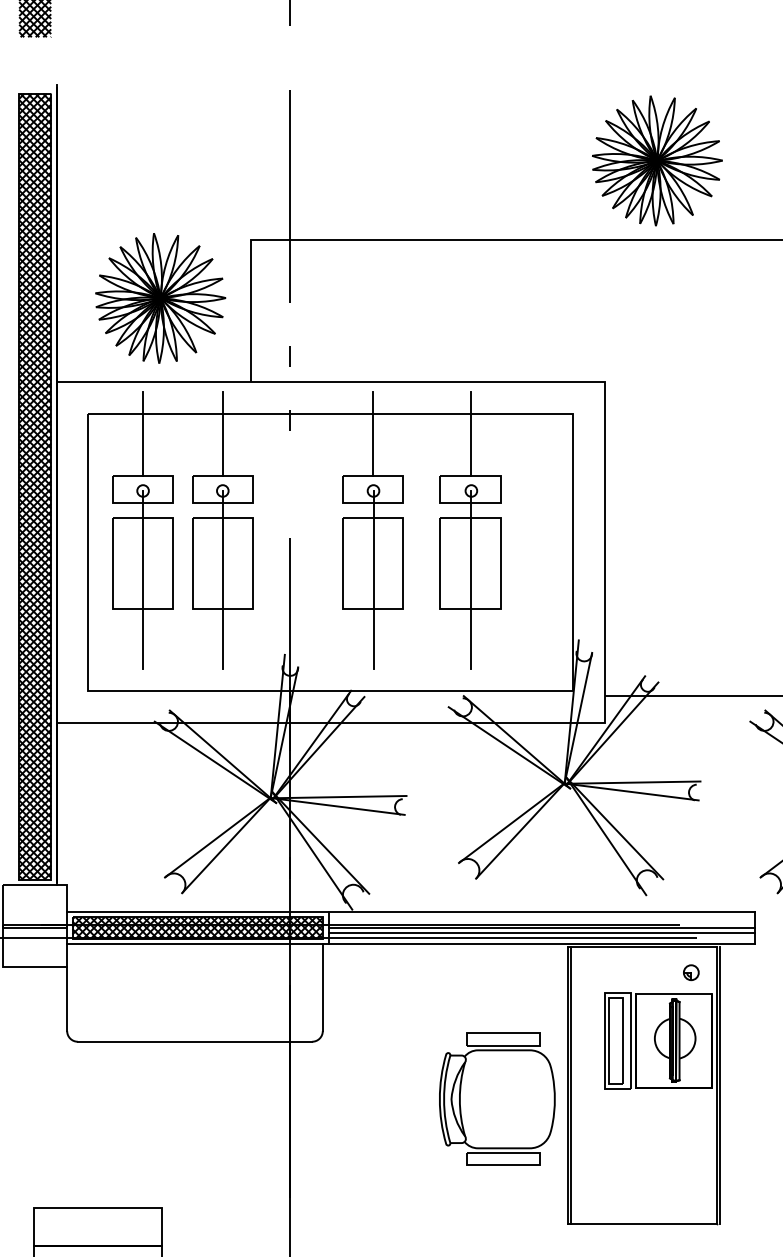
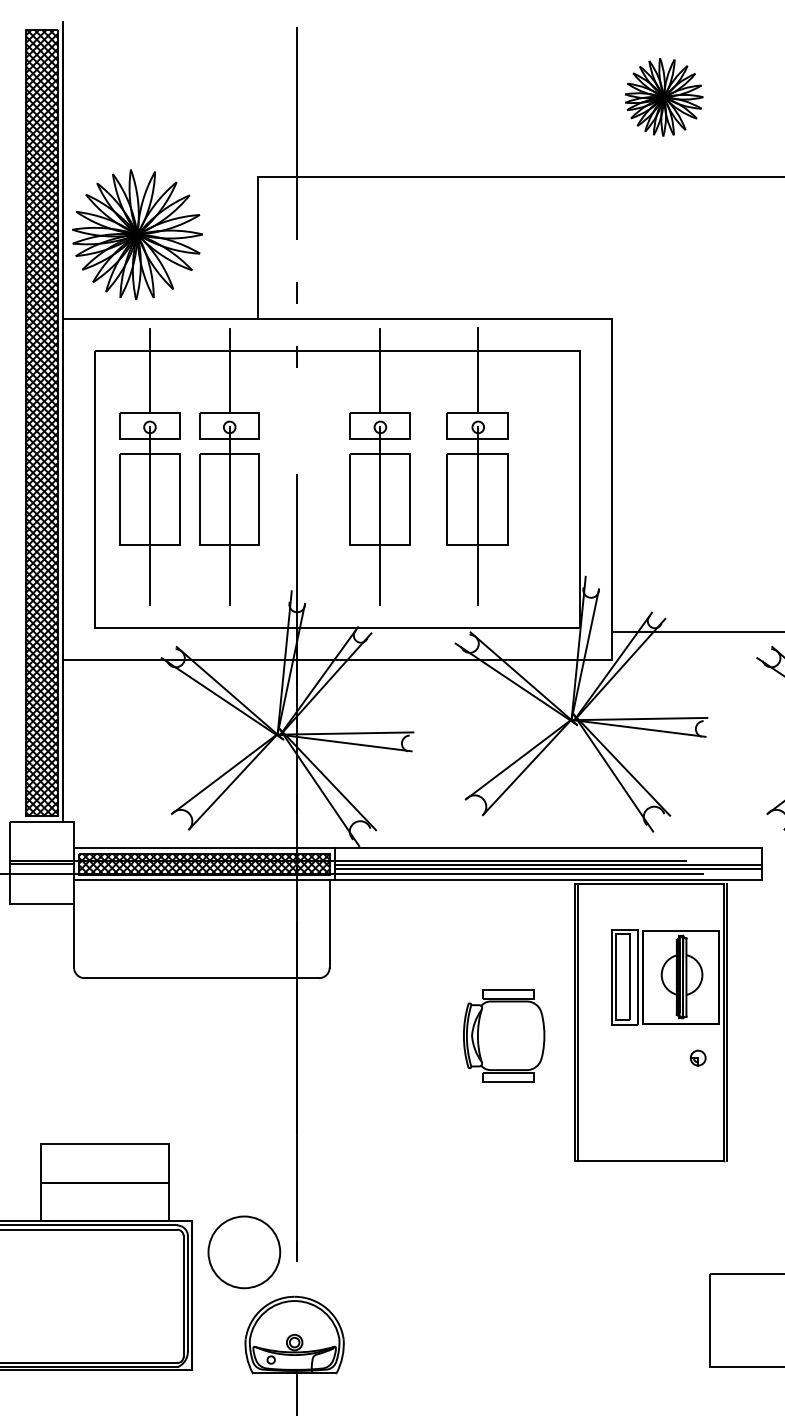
part: (656, 161) -> (663, 97), size x0.6
part: (160, 298) -> (137, 234), moved
part: (690, 972) -> (697, 1057), moved
part: (496, 1099) -> (503, 1035), size x0.7

